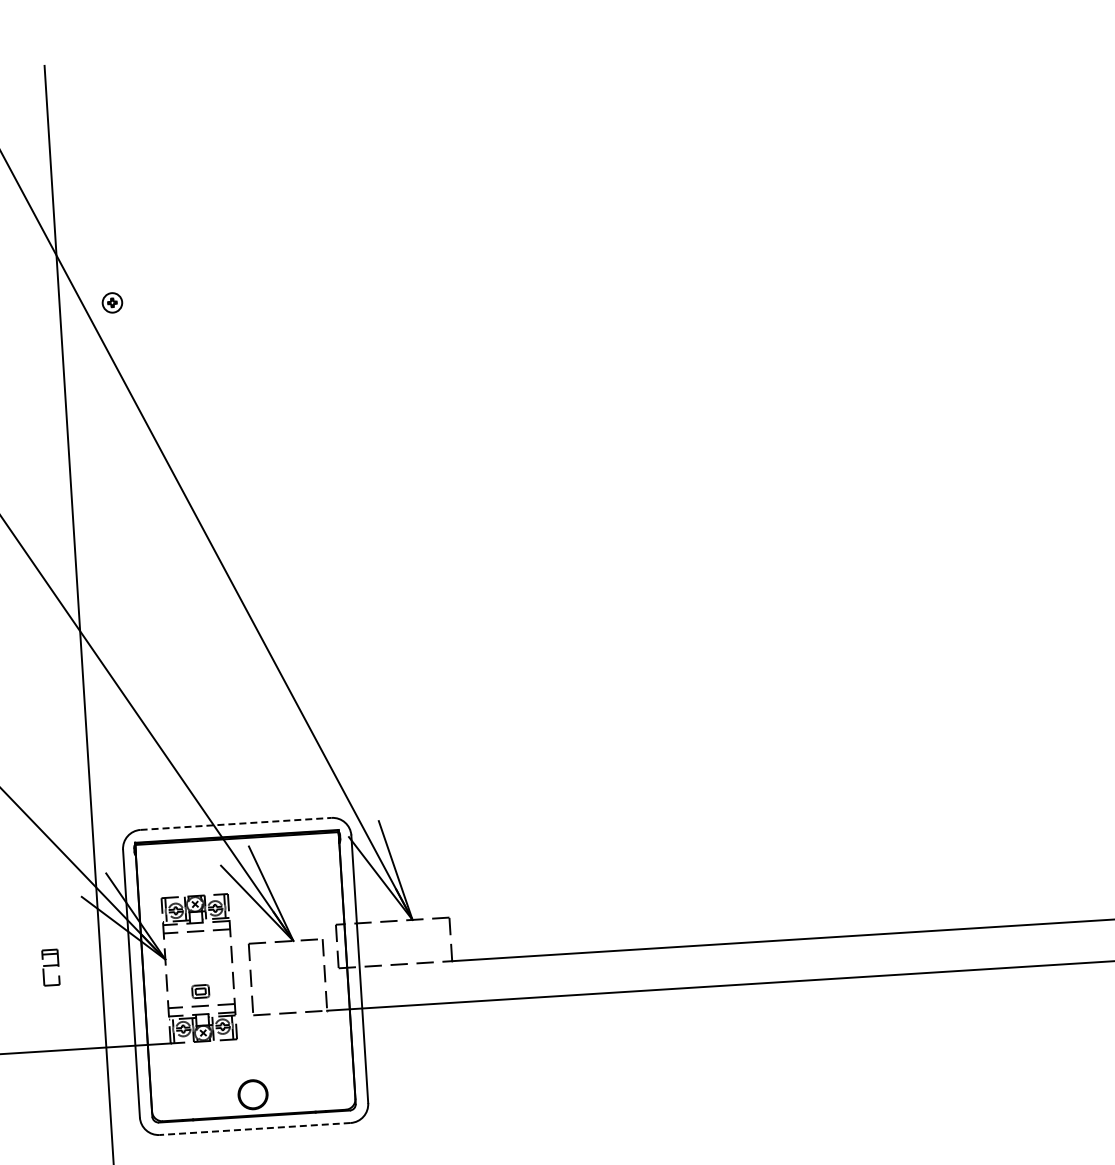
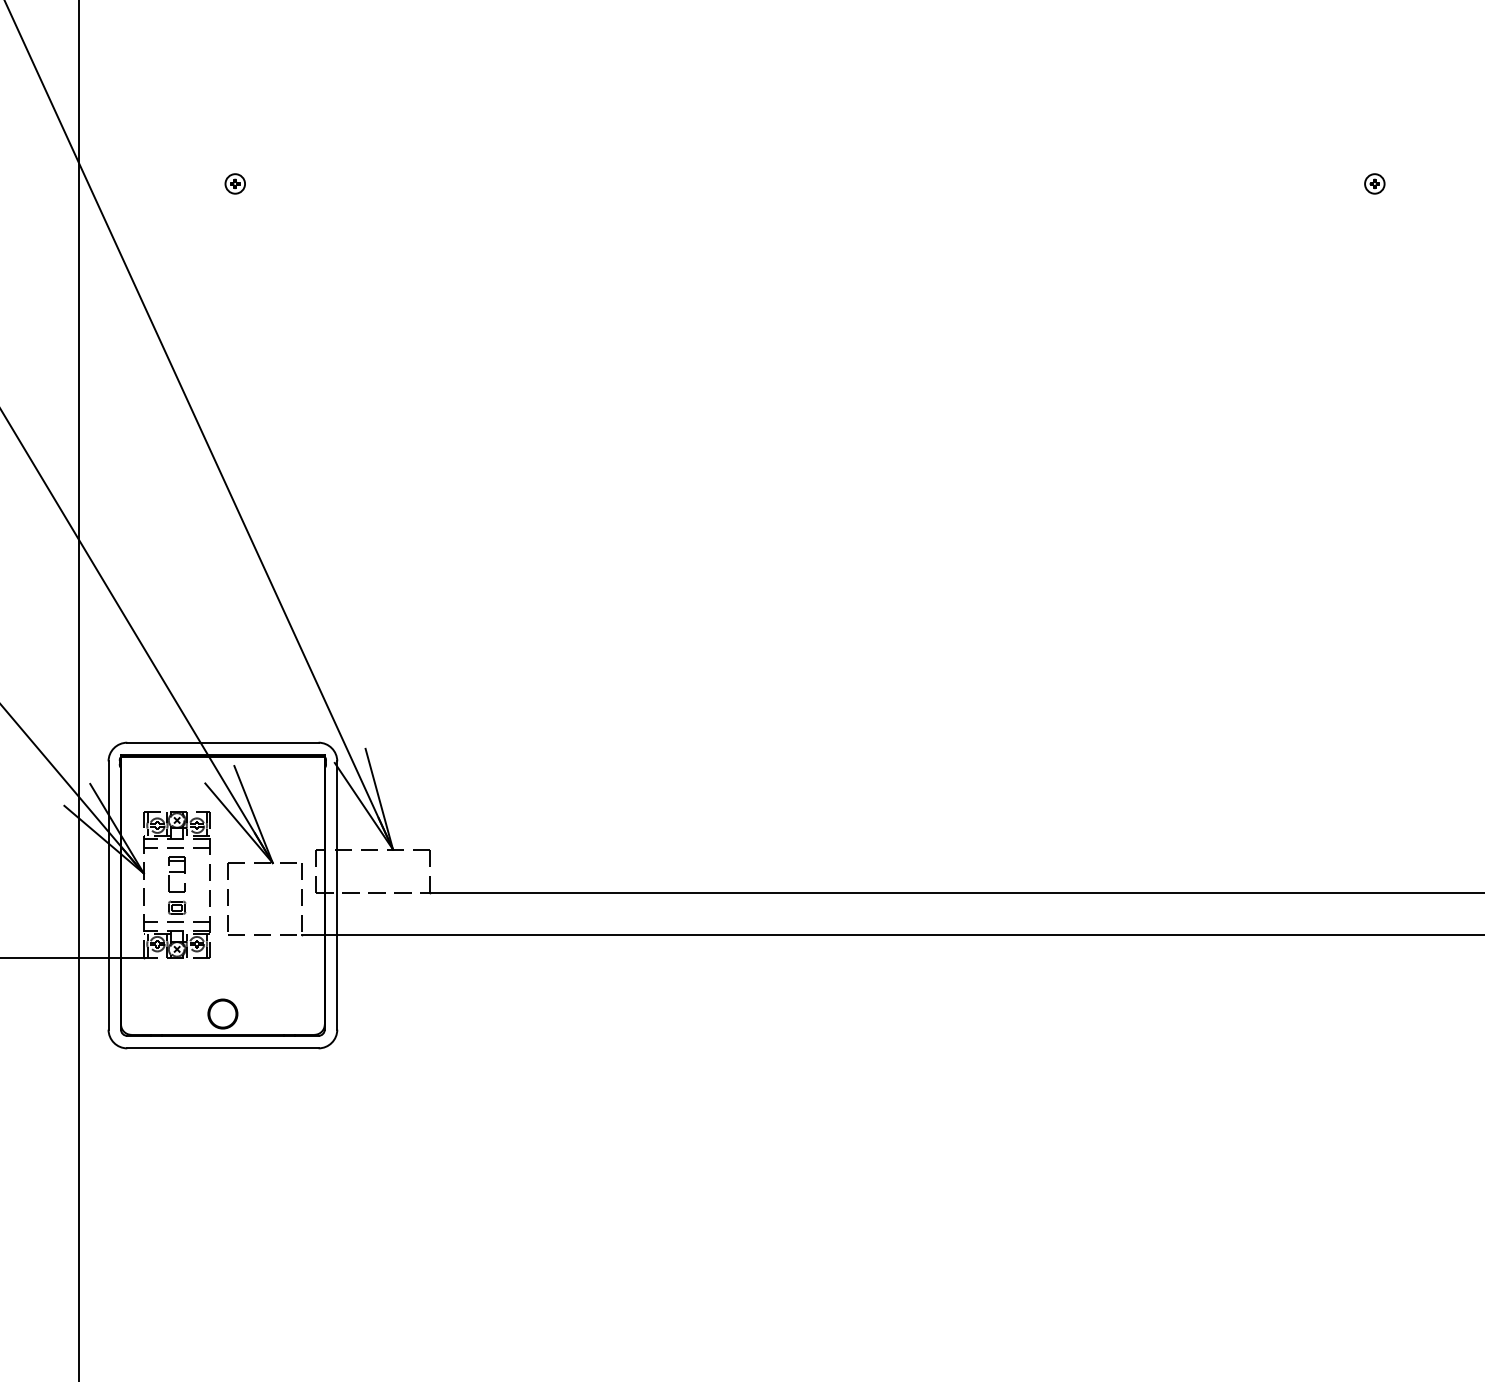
part: (111, 302) -> (234, 183), moved
line: (235, 823) -> (222, 742), dashed -> solid
part: (50, 967) -> (176, 874), moved
line: (254, 1129) -> (222, 1048), dashed -> solid

